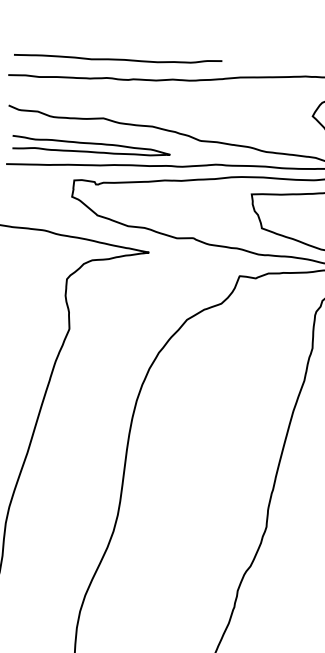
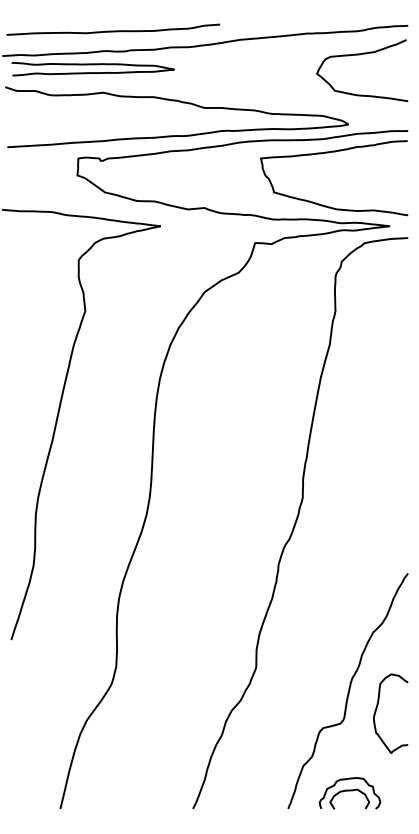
part: (90, 148) -> (92, 69), moved

